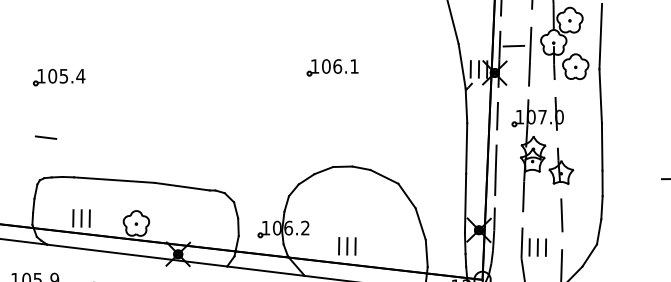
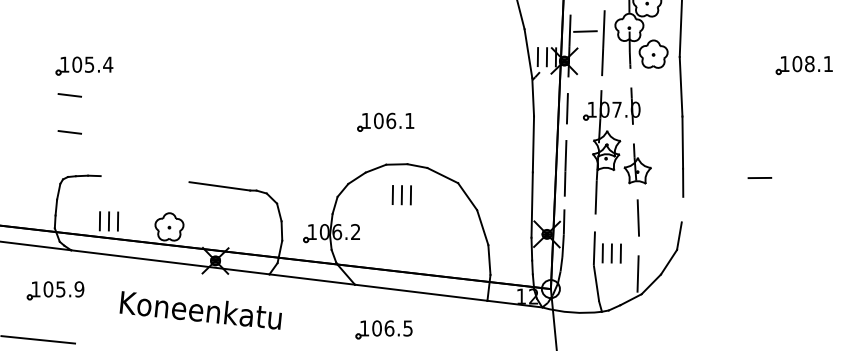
part: (332, 67) -> (385, 121), moved
line: (45, 104) -> (69, 95), added
line: (113, 180) -> (144, 179), removed
line: (601, 207) -> (682, 209), removed
part: (346, 246) -> (401, 195), moved

